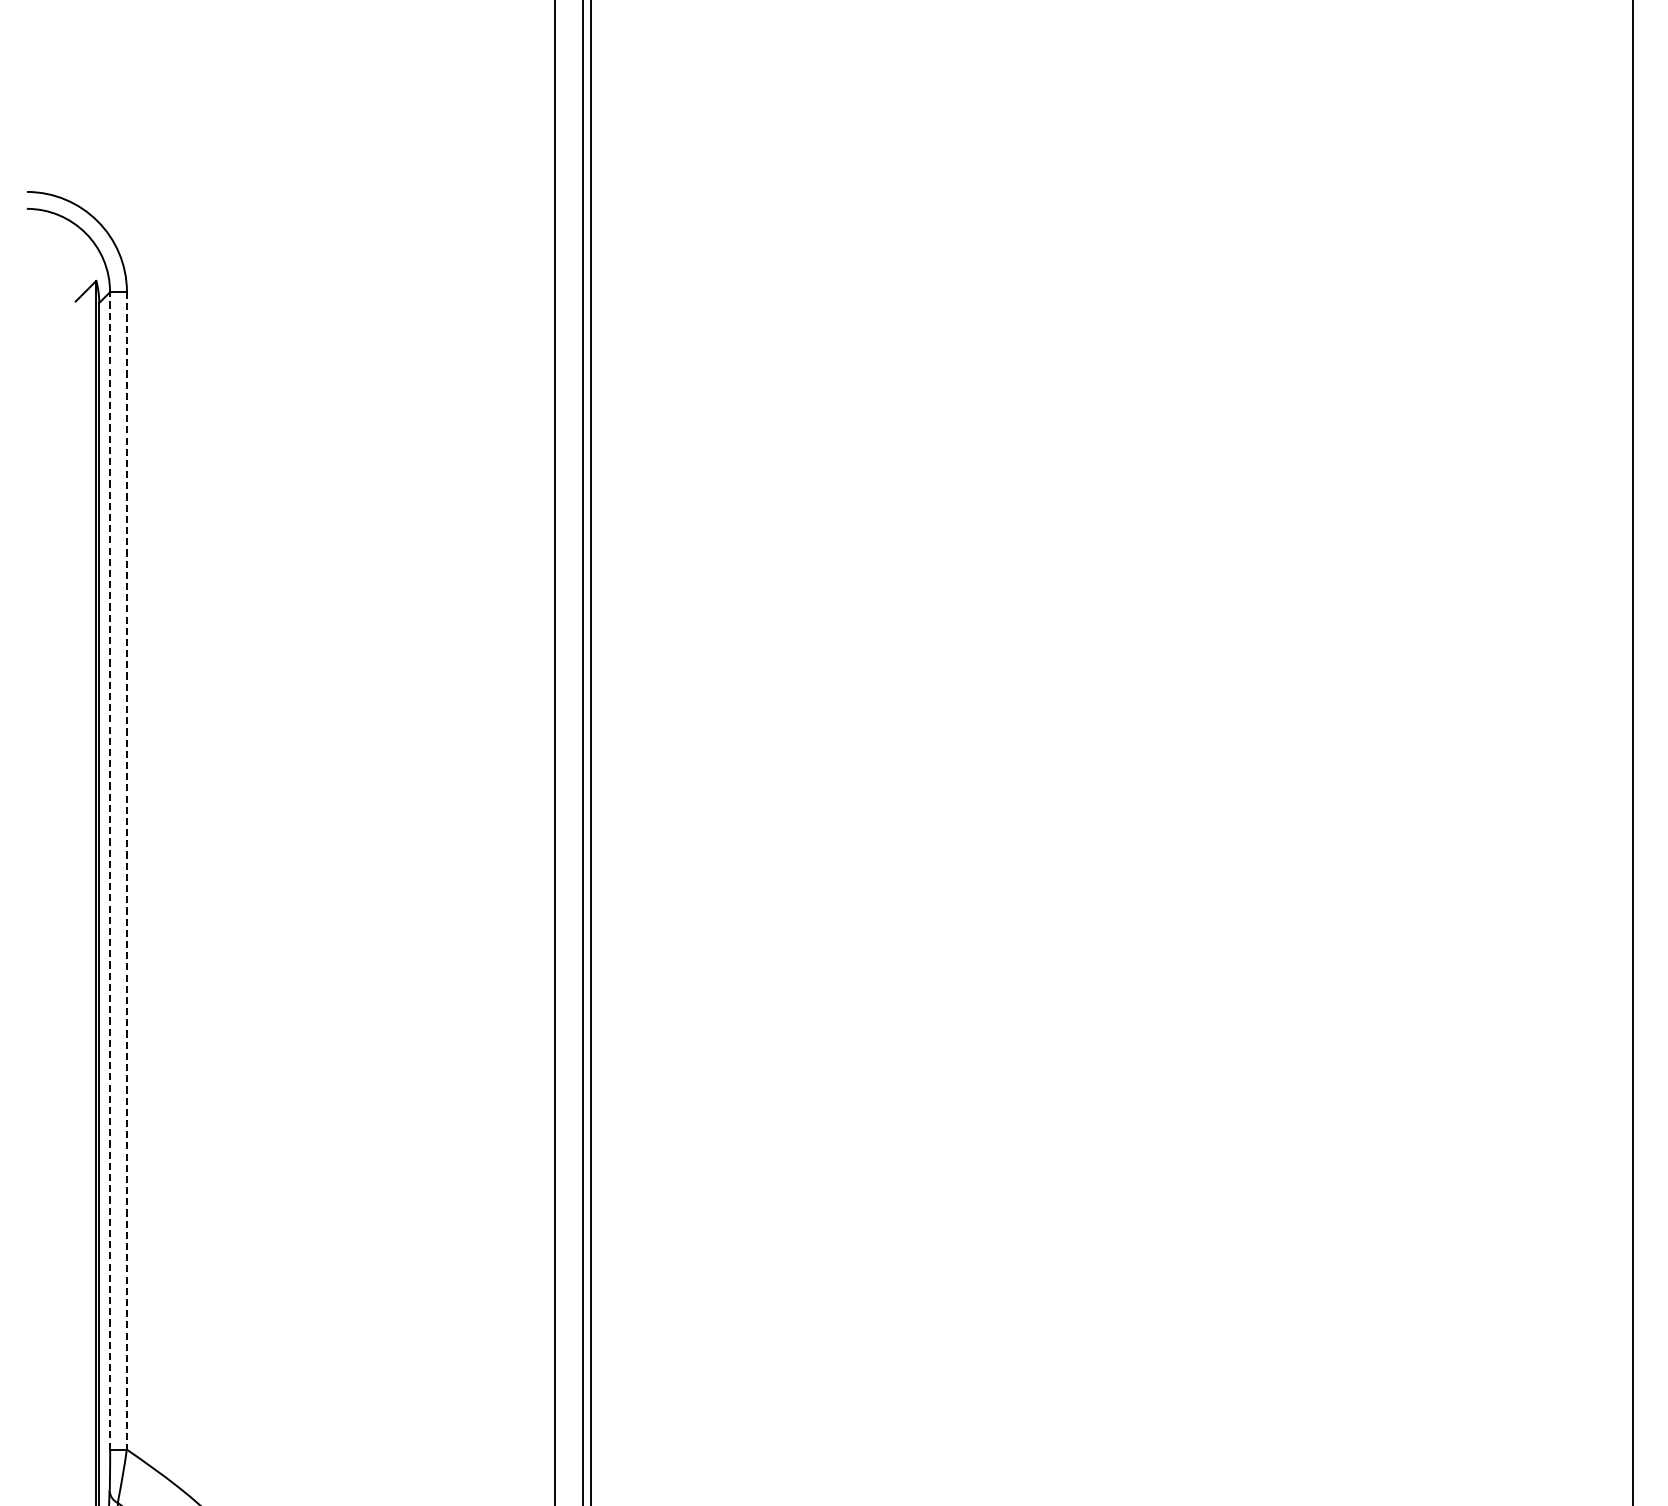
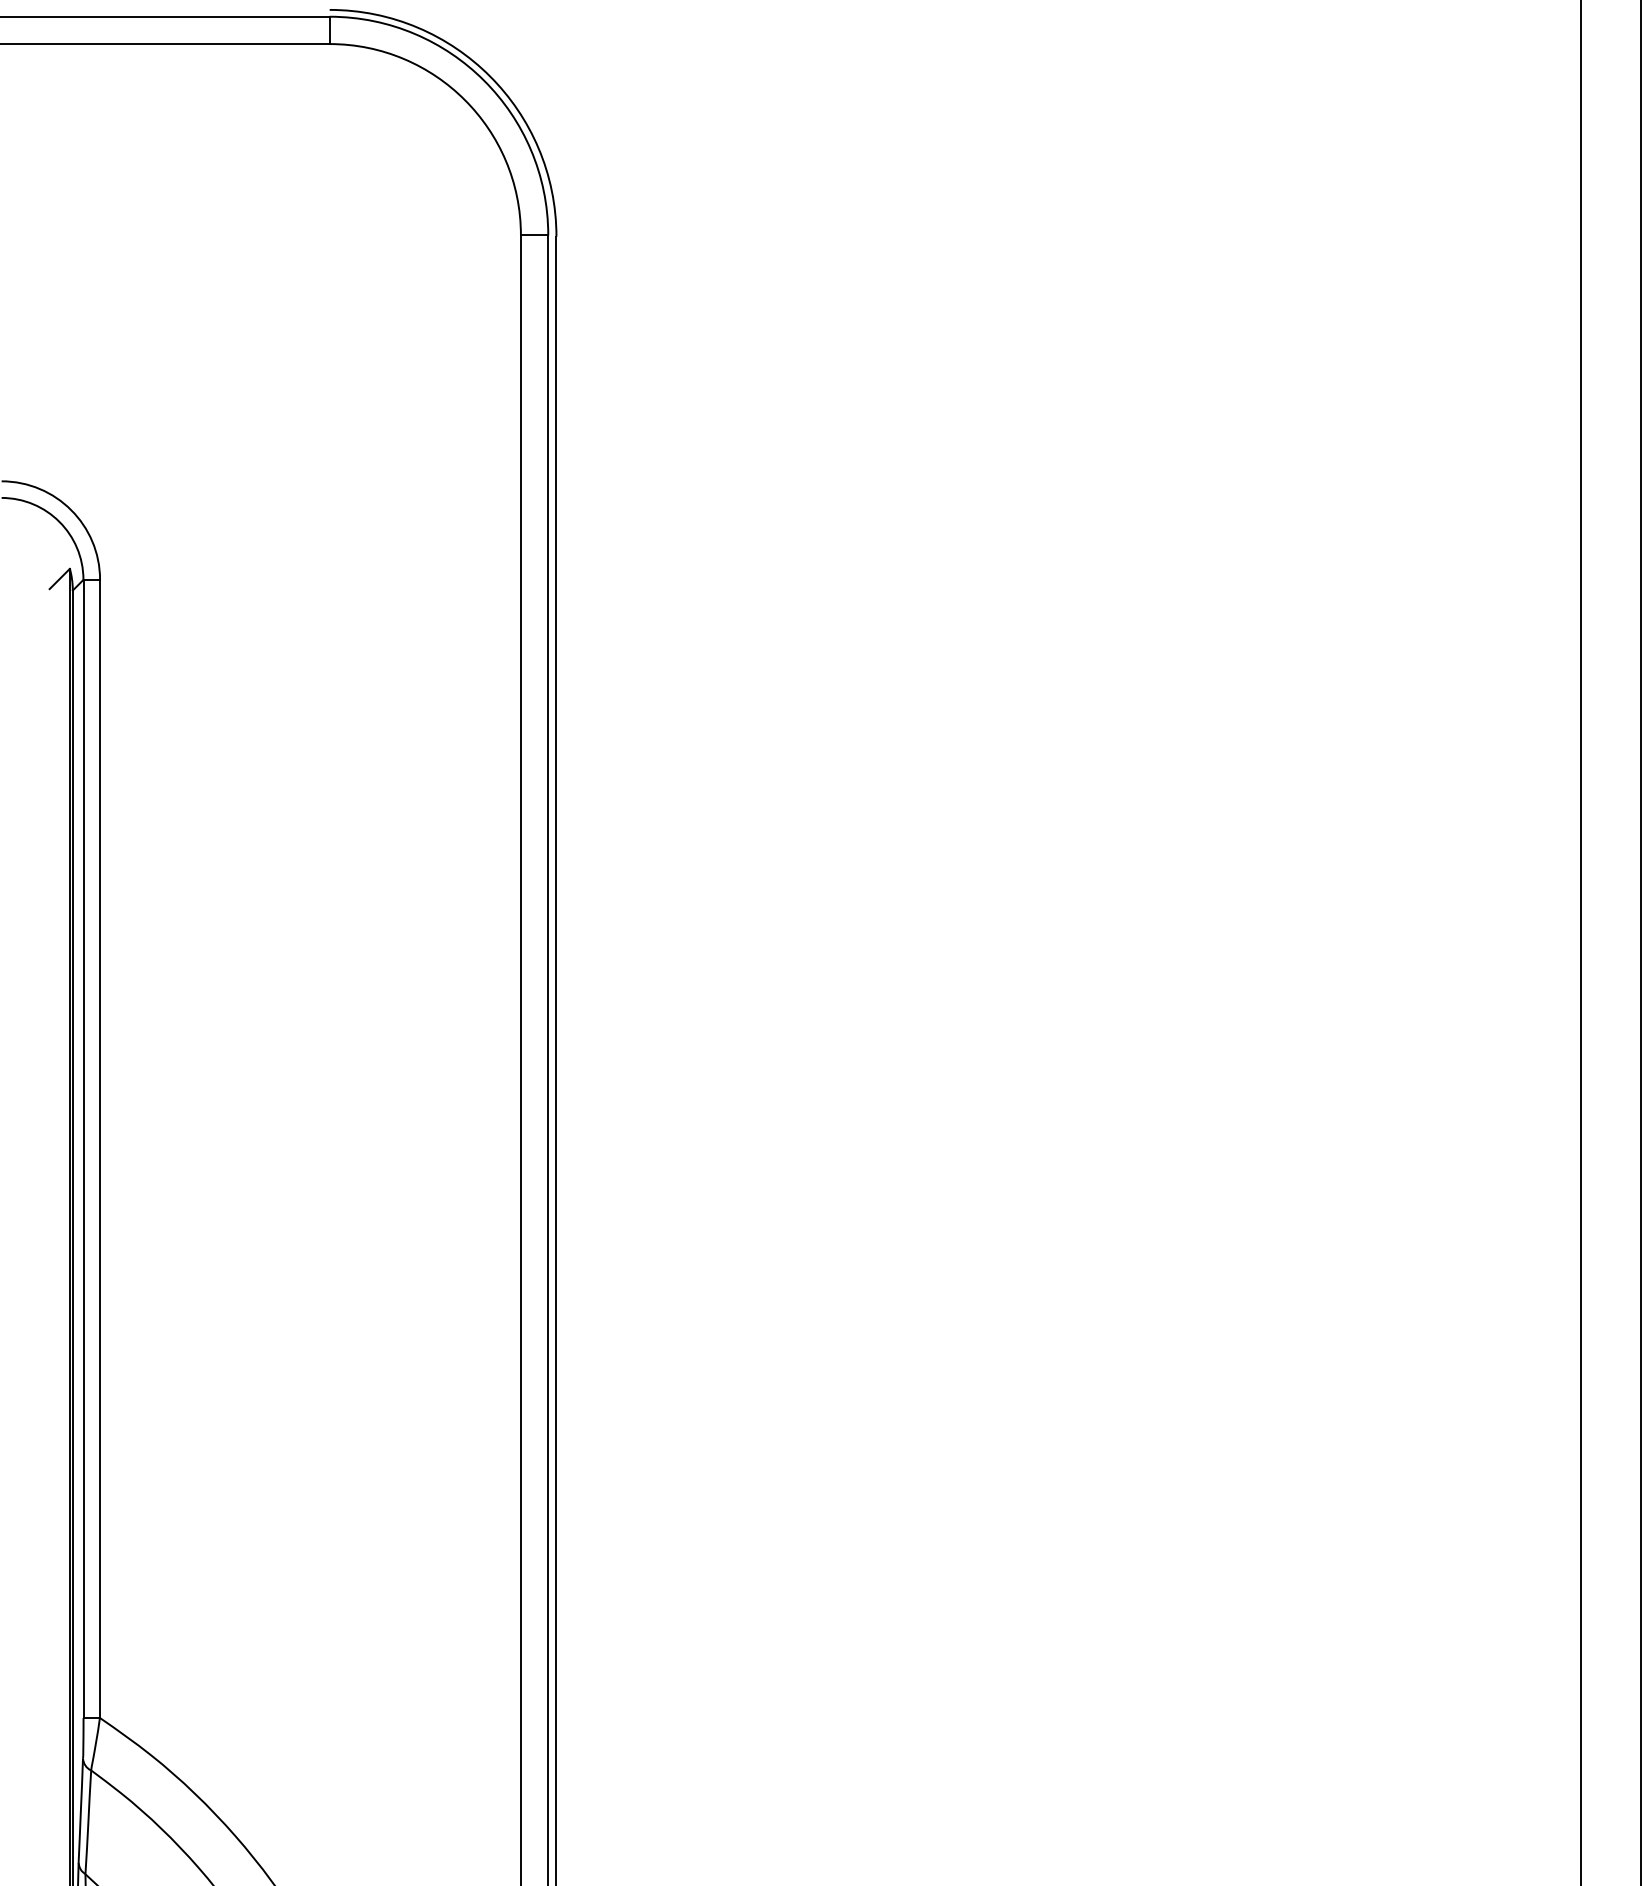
line: (110, 870) -> (83, 1148), dashed -> solid
line: (126, 871) -> (99, 1149), dashed -> solid

